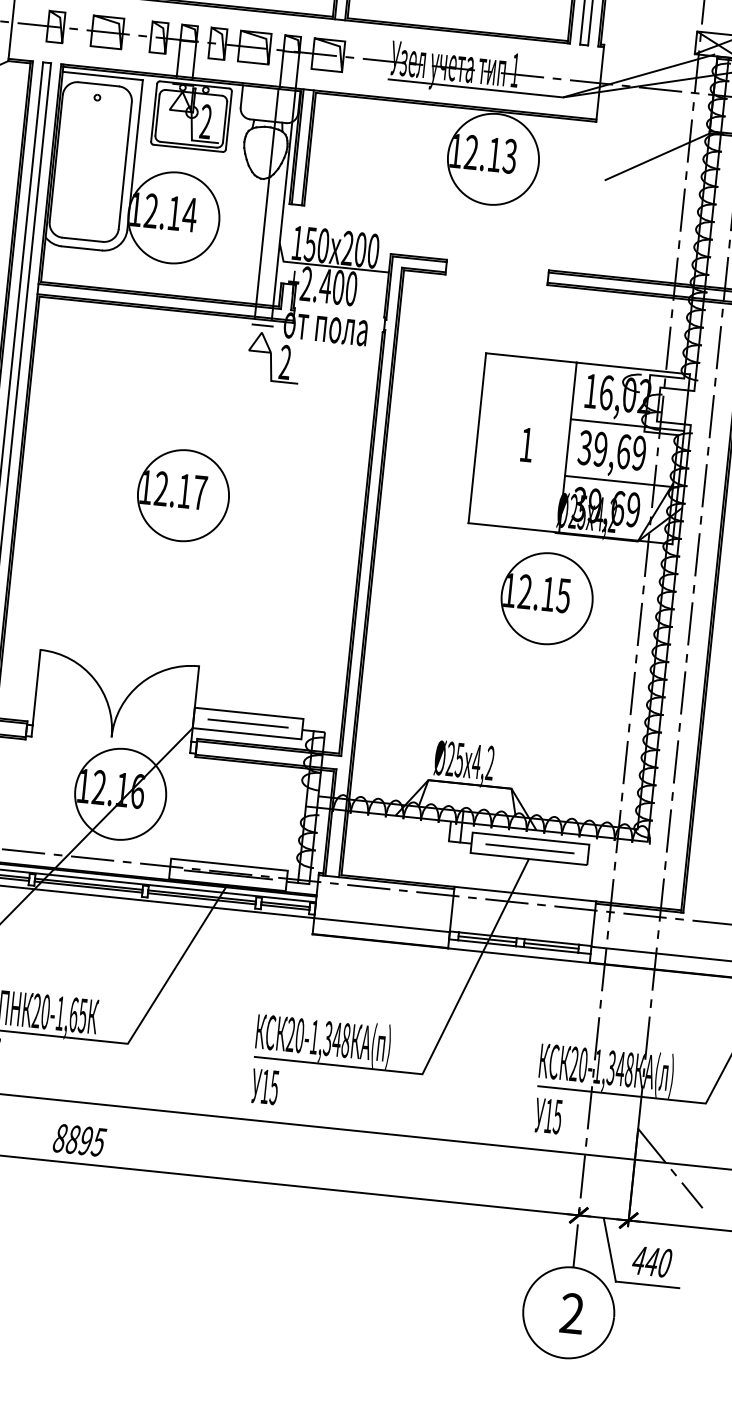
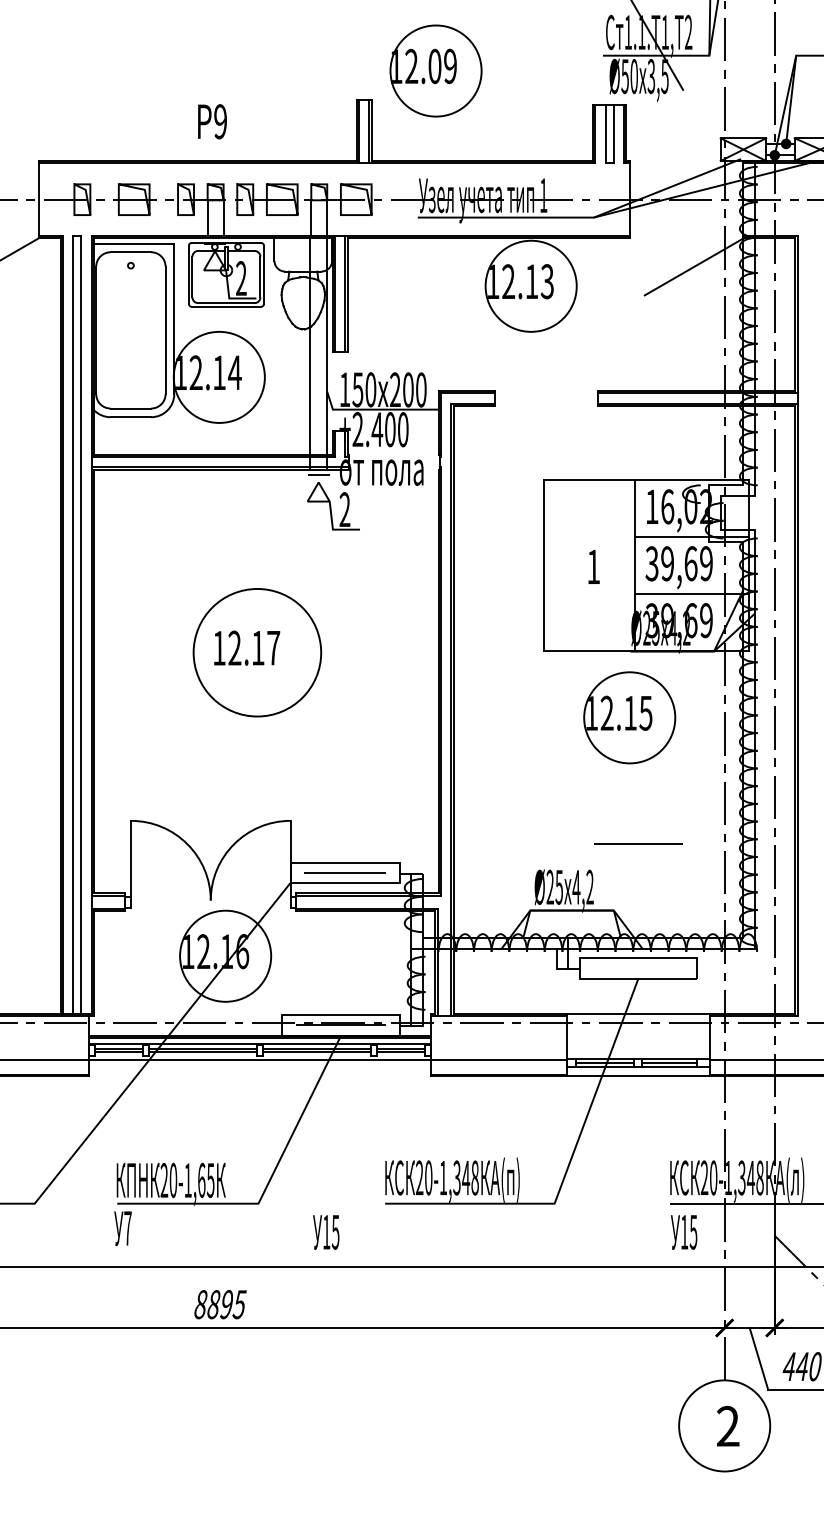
circle: (182, 495) -> (256, 652), size x1.4
line: (530, 847) -> (638, 843), moved
text: (265, 1086) -> (326, 1232), moved

